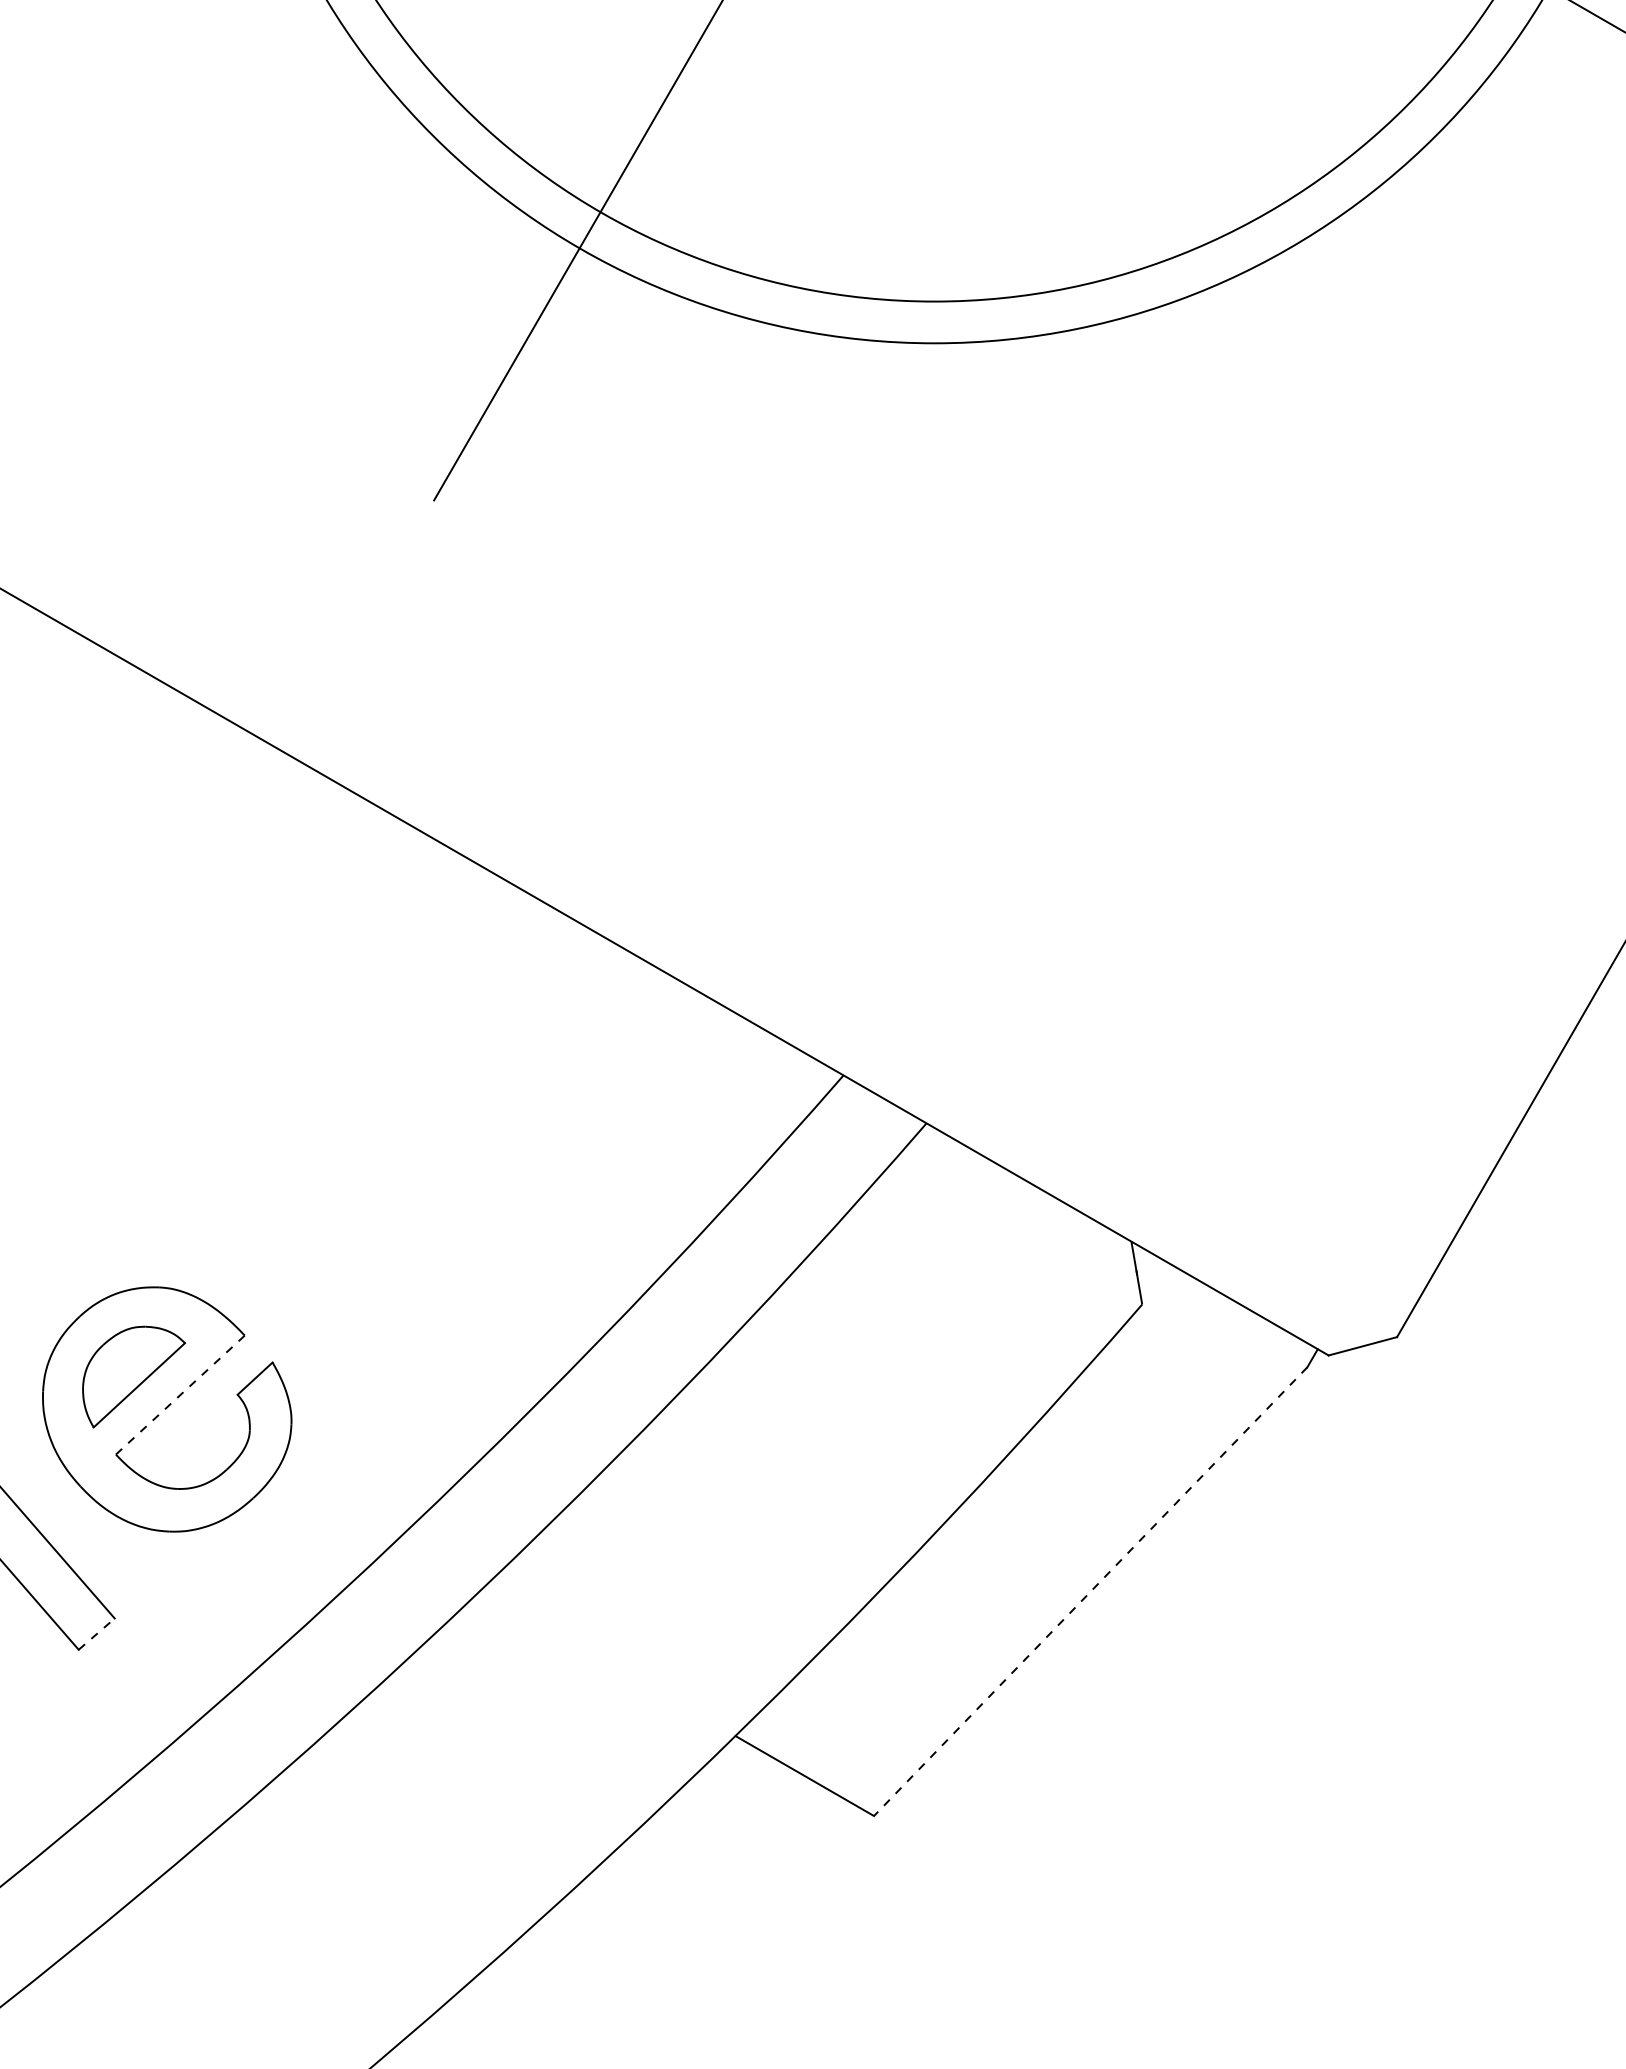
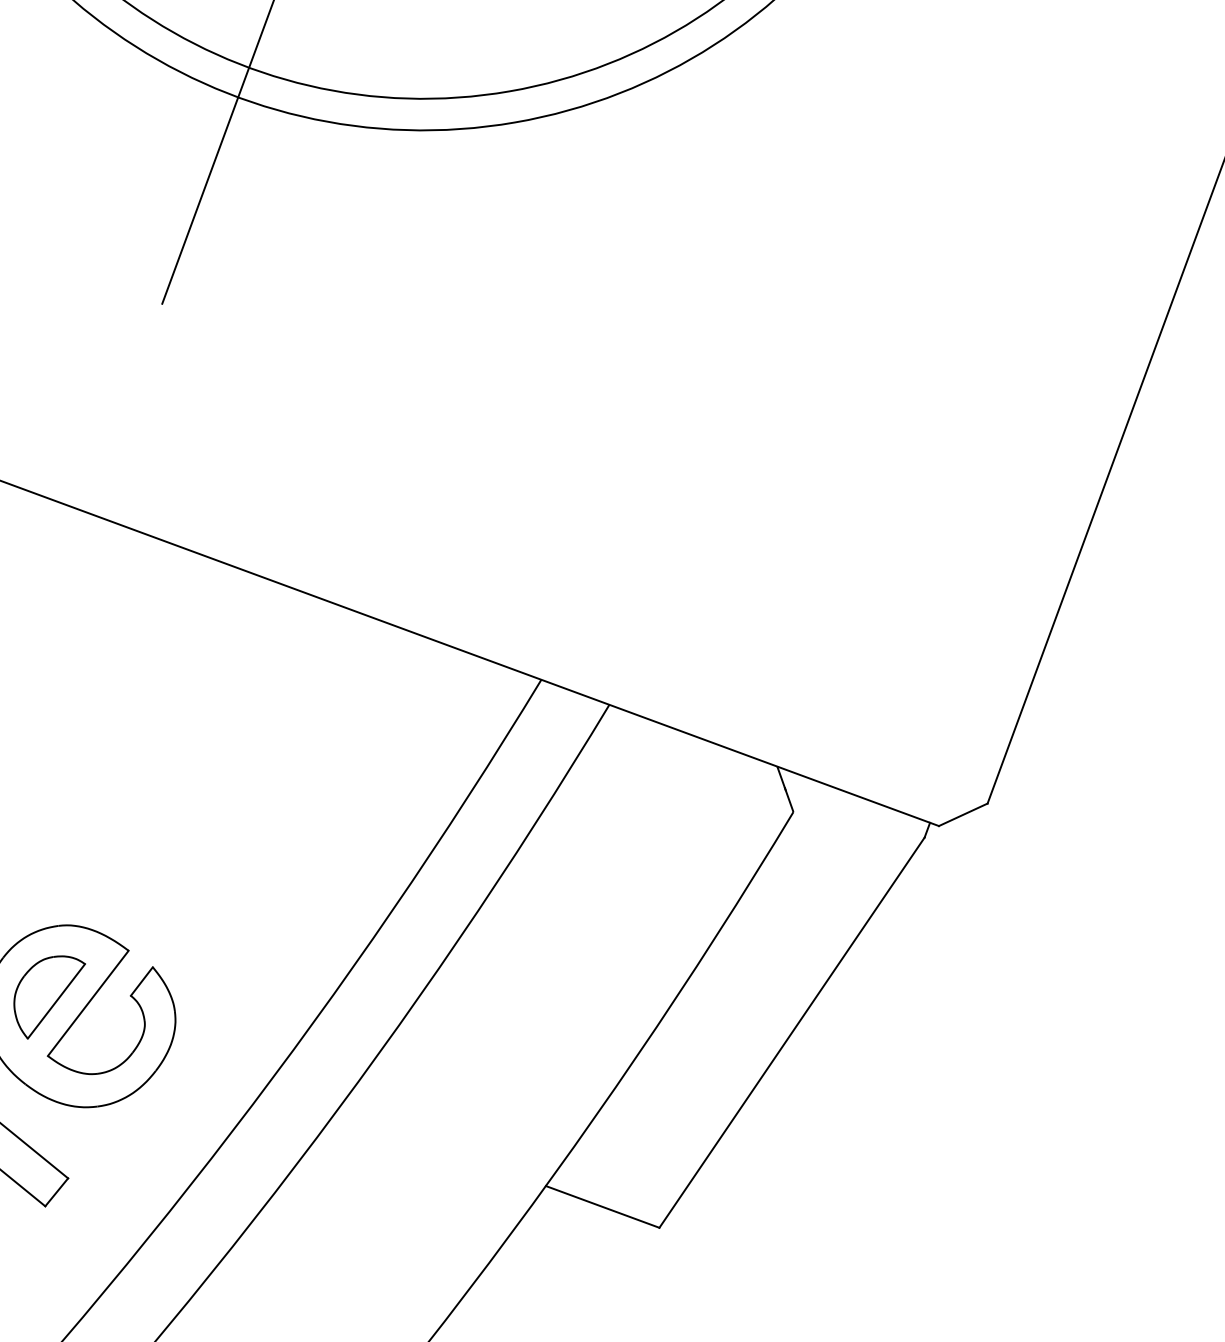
line: (180, 1395) -> (88, 1003), dashed -> solid
line: (1090, 1591) -> (791, 1032), dashed -> solid
line: (96, 1634) -> (56, 1192), dashed -> solid

